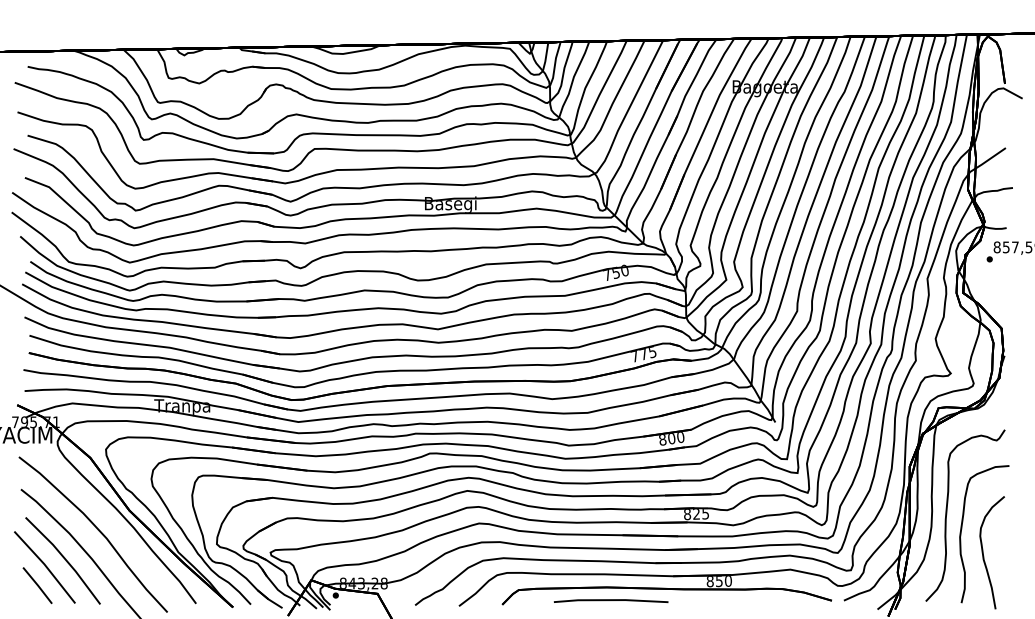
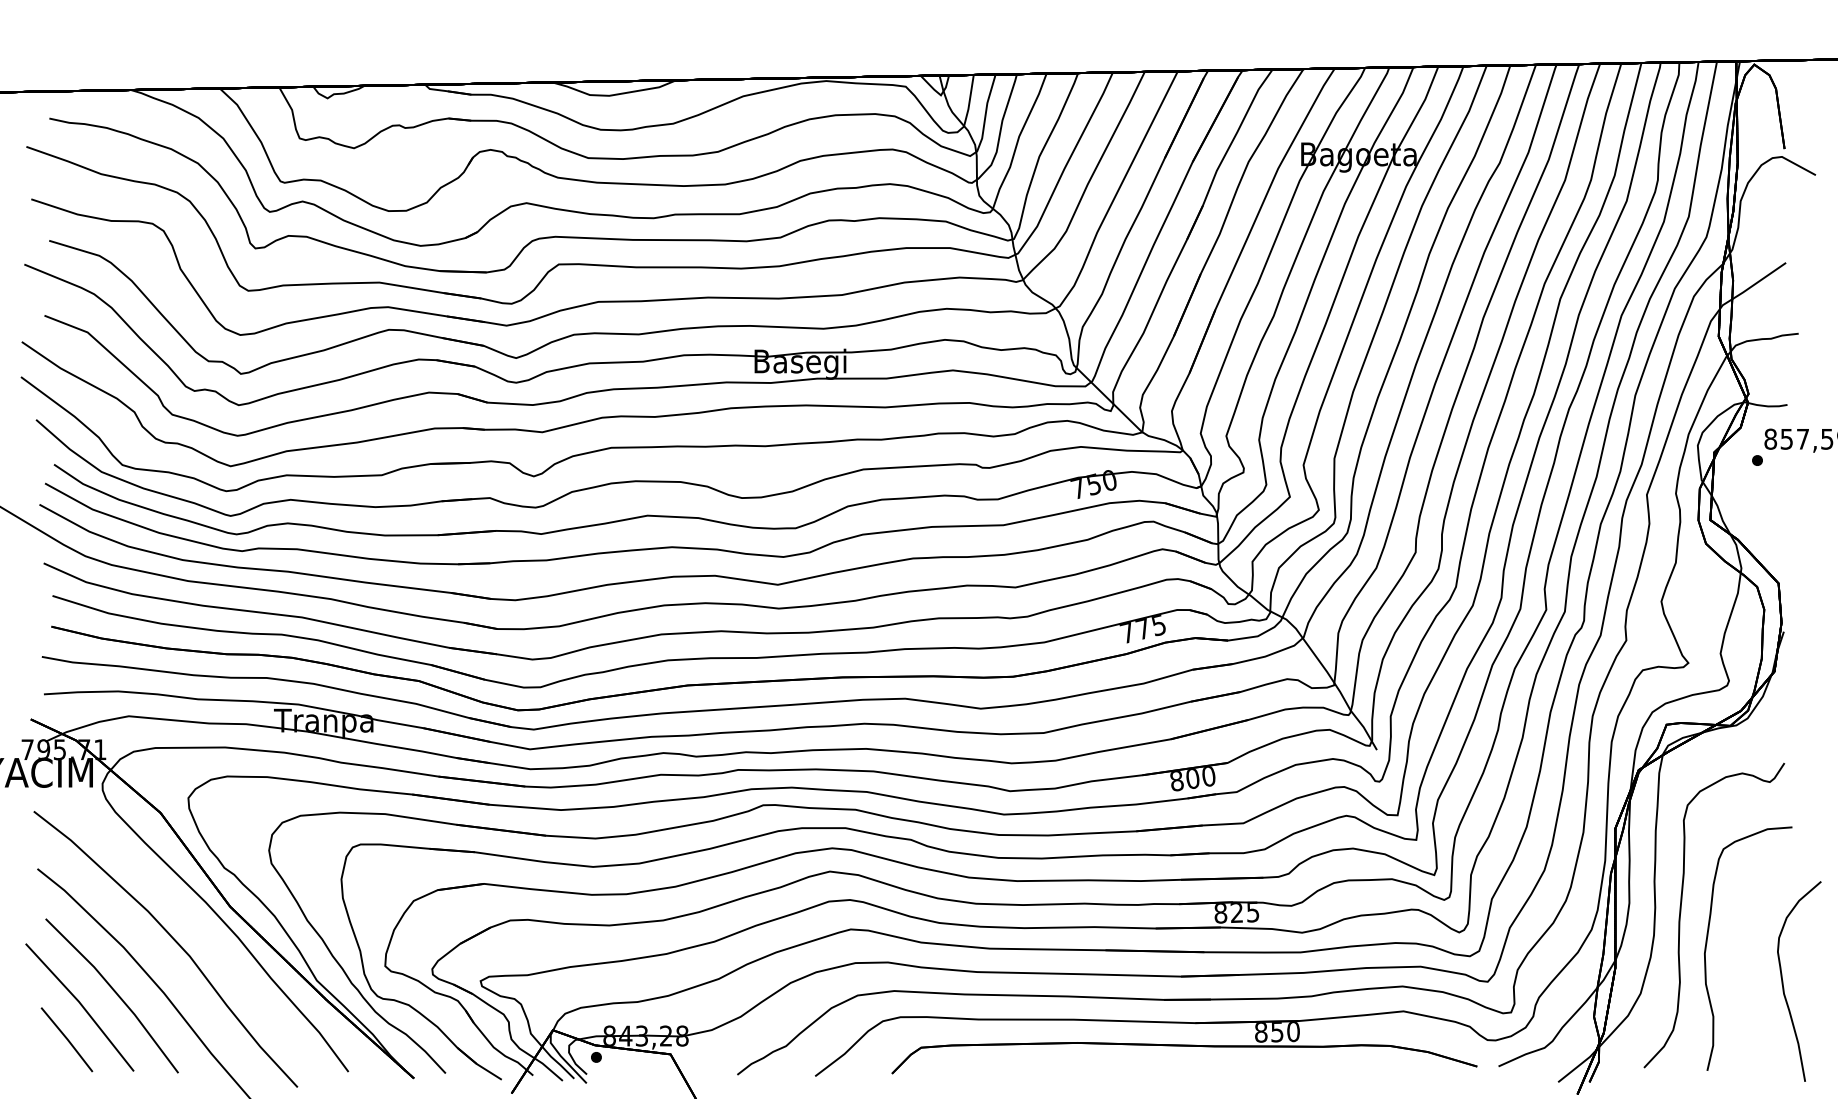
curve: (983, 552) -> (1783, 980), moved
line: (610, 600) -> (1084, 1066), removed

